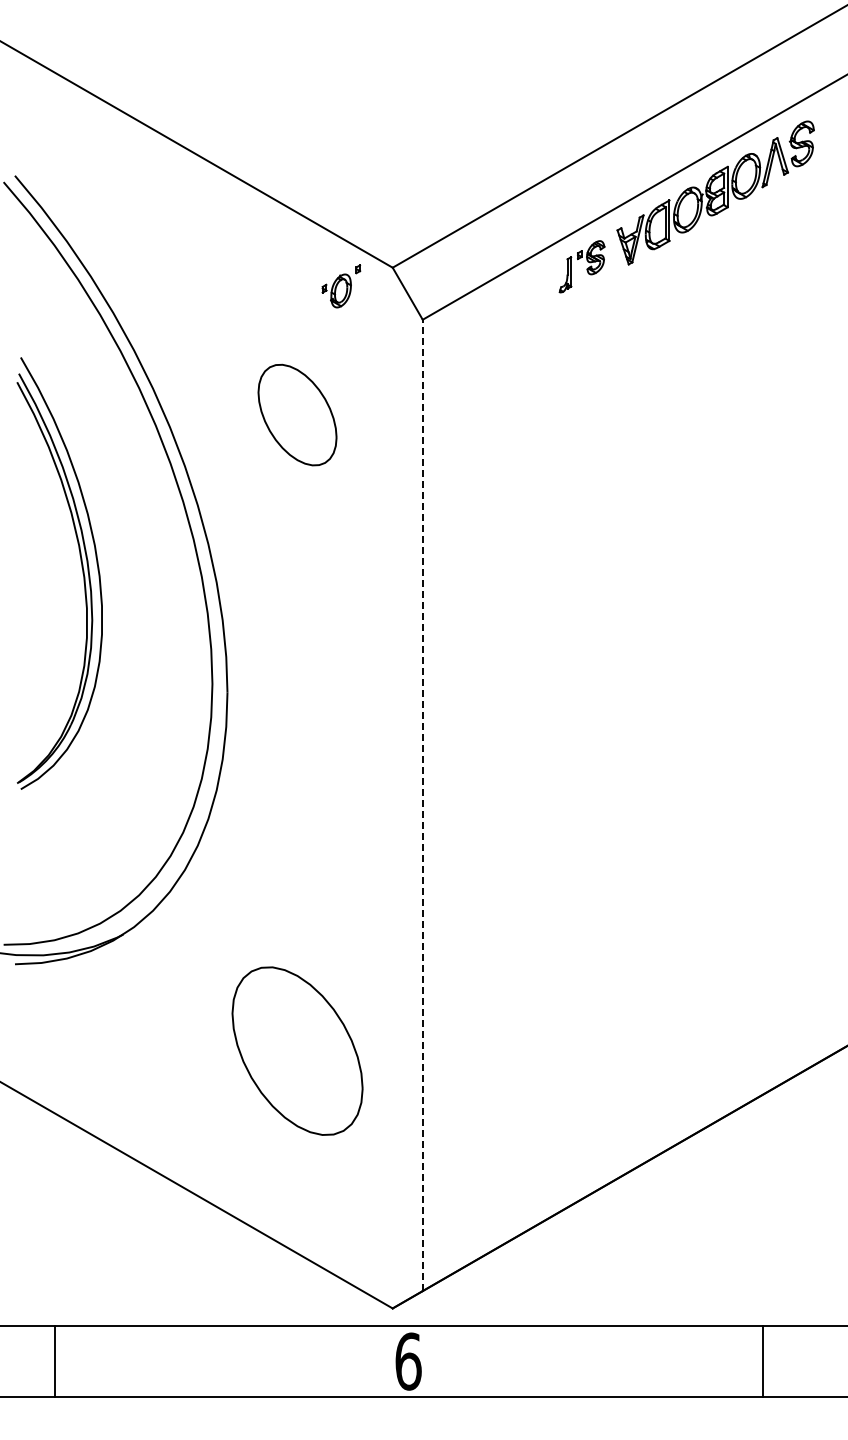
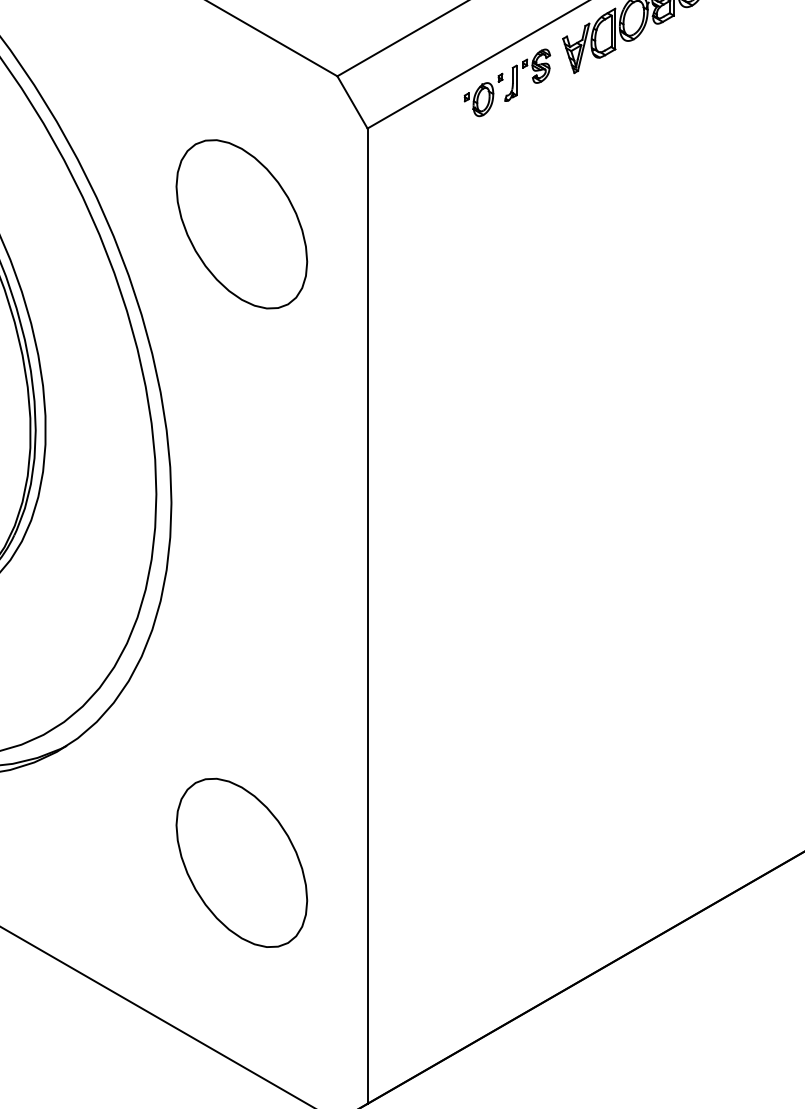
part: (341, 286) -> (483, 95), moved
part: (297, 414) -> (241, 223), size x1.67
line: (422, 805) -> (367, 616), dashed -> solid

